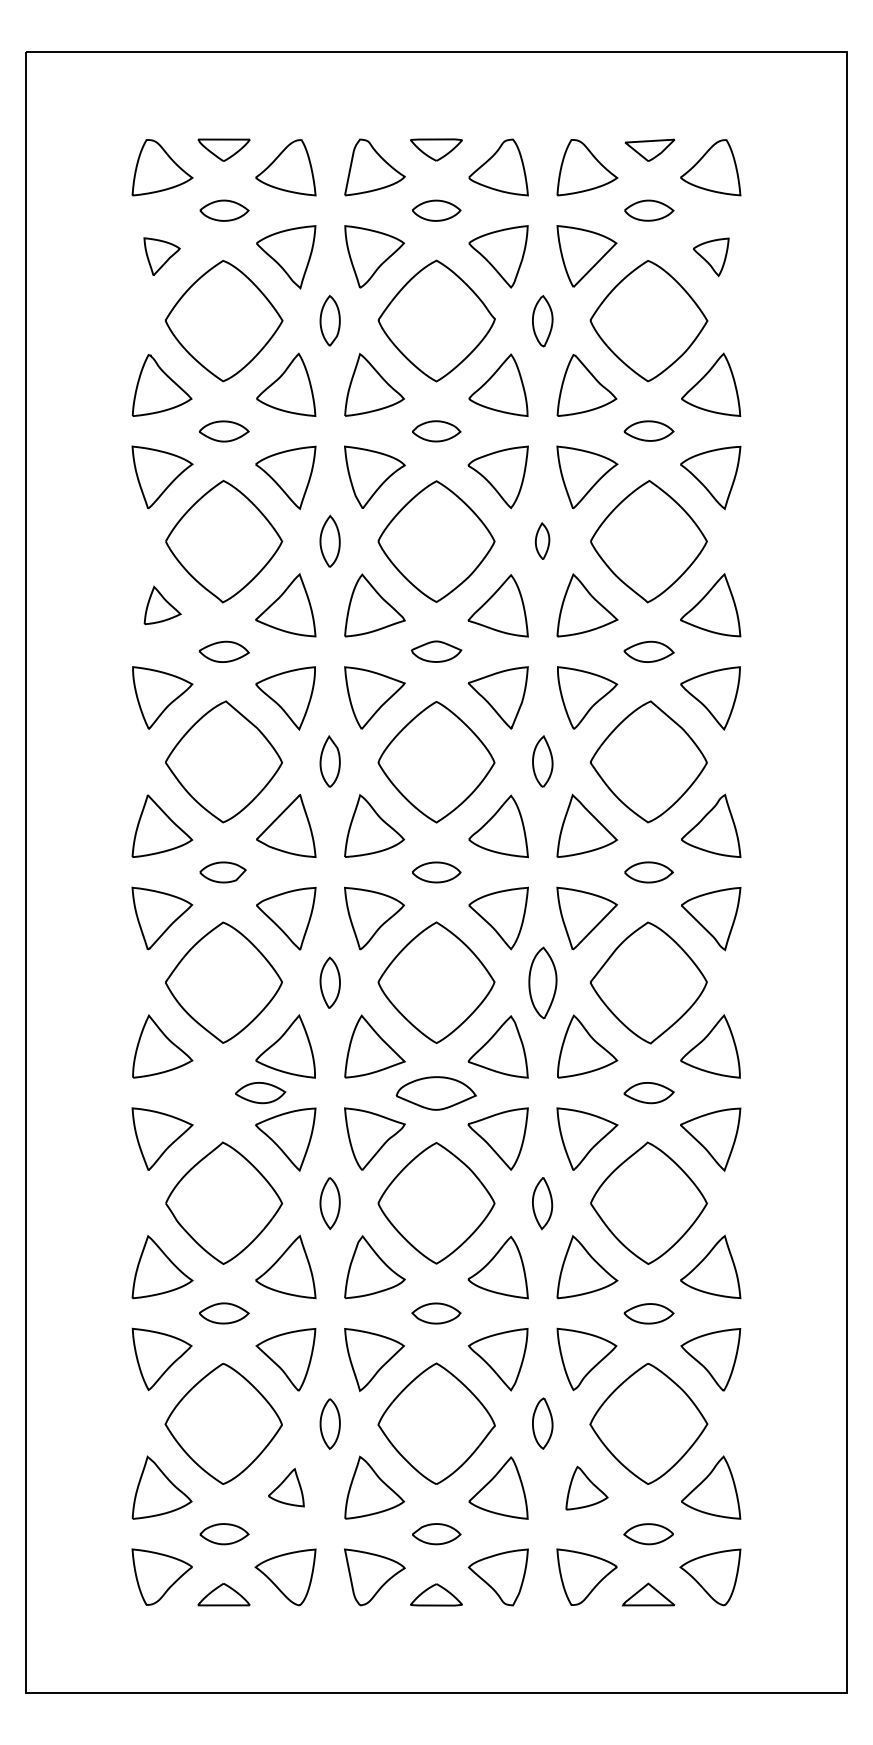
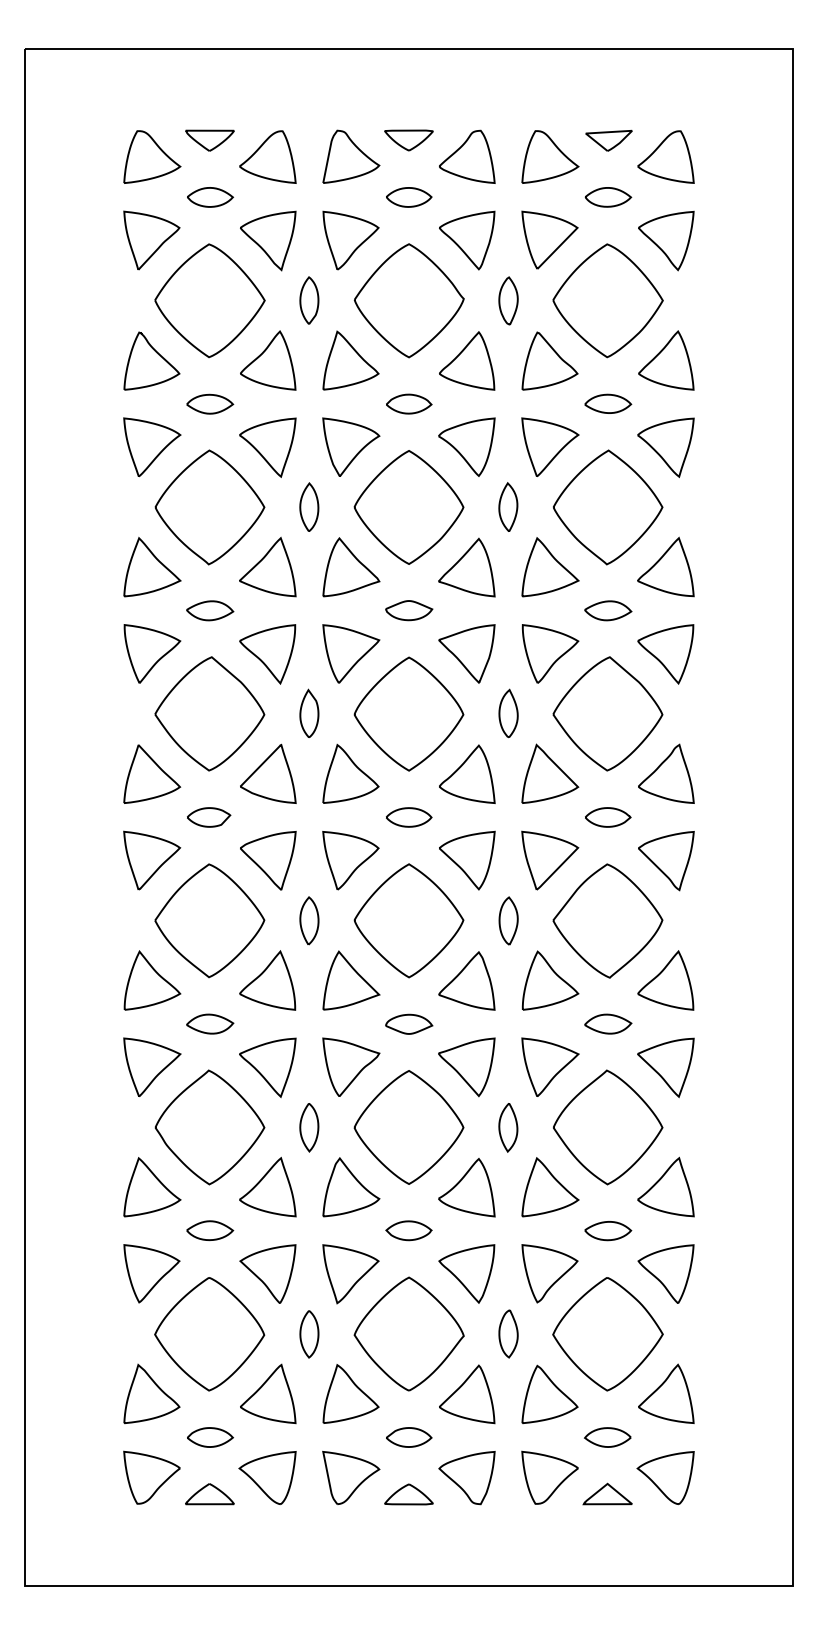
part: (161, 256) -> (151, 240), size x1.67
part: (711, 256) -> (666, 240), size x1.67
part: (542, 540) -> (508, 506), size x1.43
part: (162, 605) -> (152, 567), size x1.67
part: (542, 982) -> (508, 920), size x0.71
part: (260, 1092) -> (210, 1023), moved
part: (437, 1092) -> (409, 1023), size x0.62
part: (286, 1487) -> (268, 1393), size x1.67
part: (586, 1488) -> (549, 1394), size x1.43

